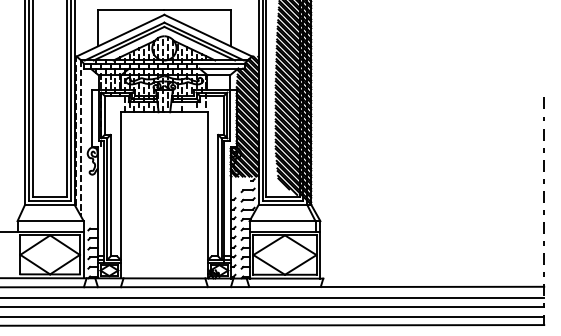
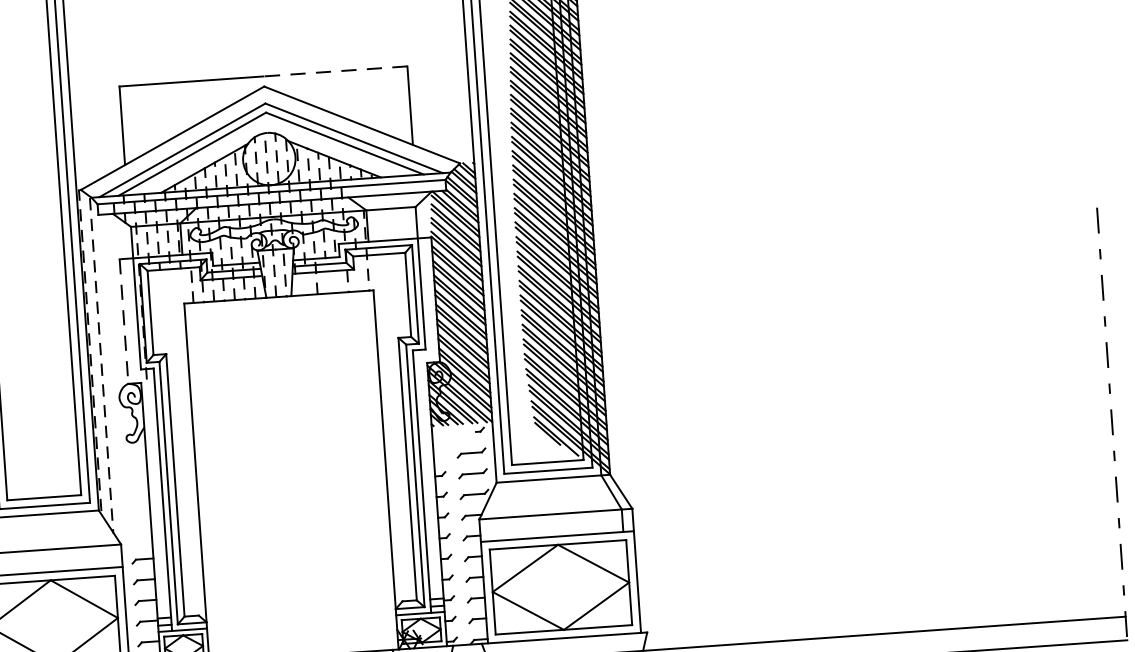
line: (197, 10) -> (335, 72), solid -> dashed
line: (92, 118) -> (124, 321), solid -> dashed

